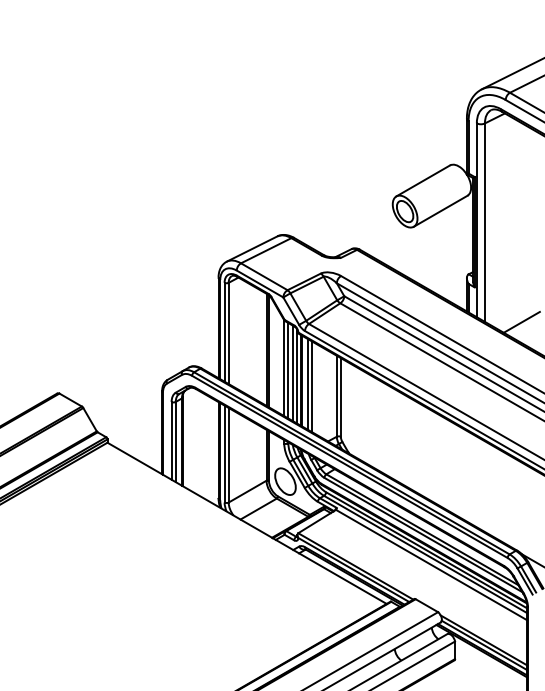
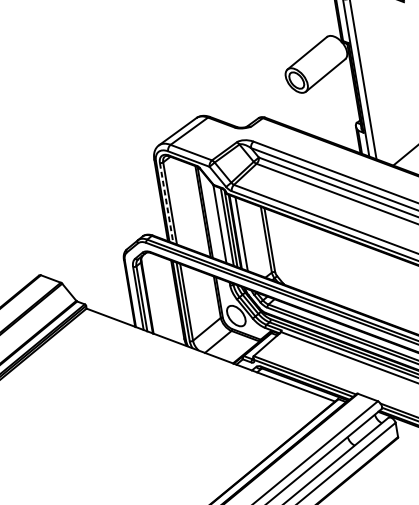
line: (224, 332) -> (166, 203), solid -> dashed
line: (288, 370) -> (223, 225), removed
line: (312, 386) -> (245, 235), removed

